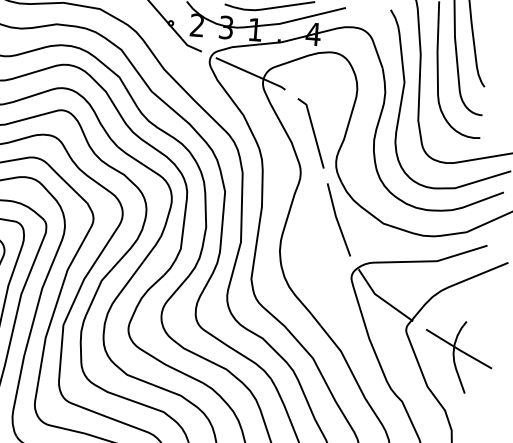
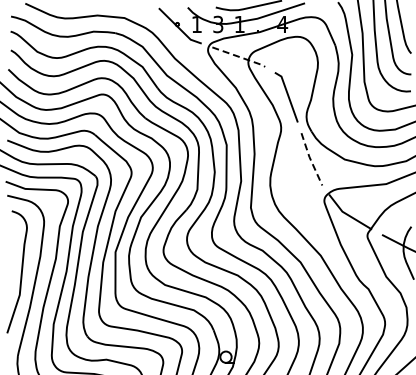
text: (196, 25) -> (196, 24), 2 -> 1
line: (251, 74) -> (239, 57), solid -> dashed
line: (337, 219) -> (310, 159), solid -> dashed

